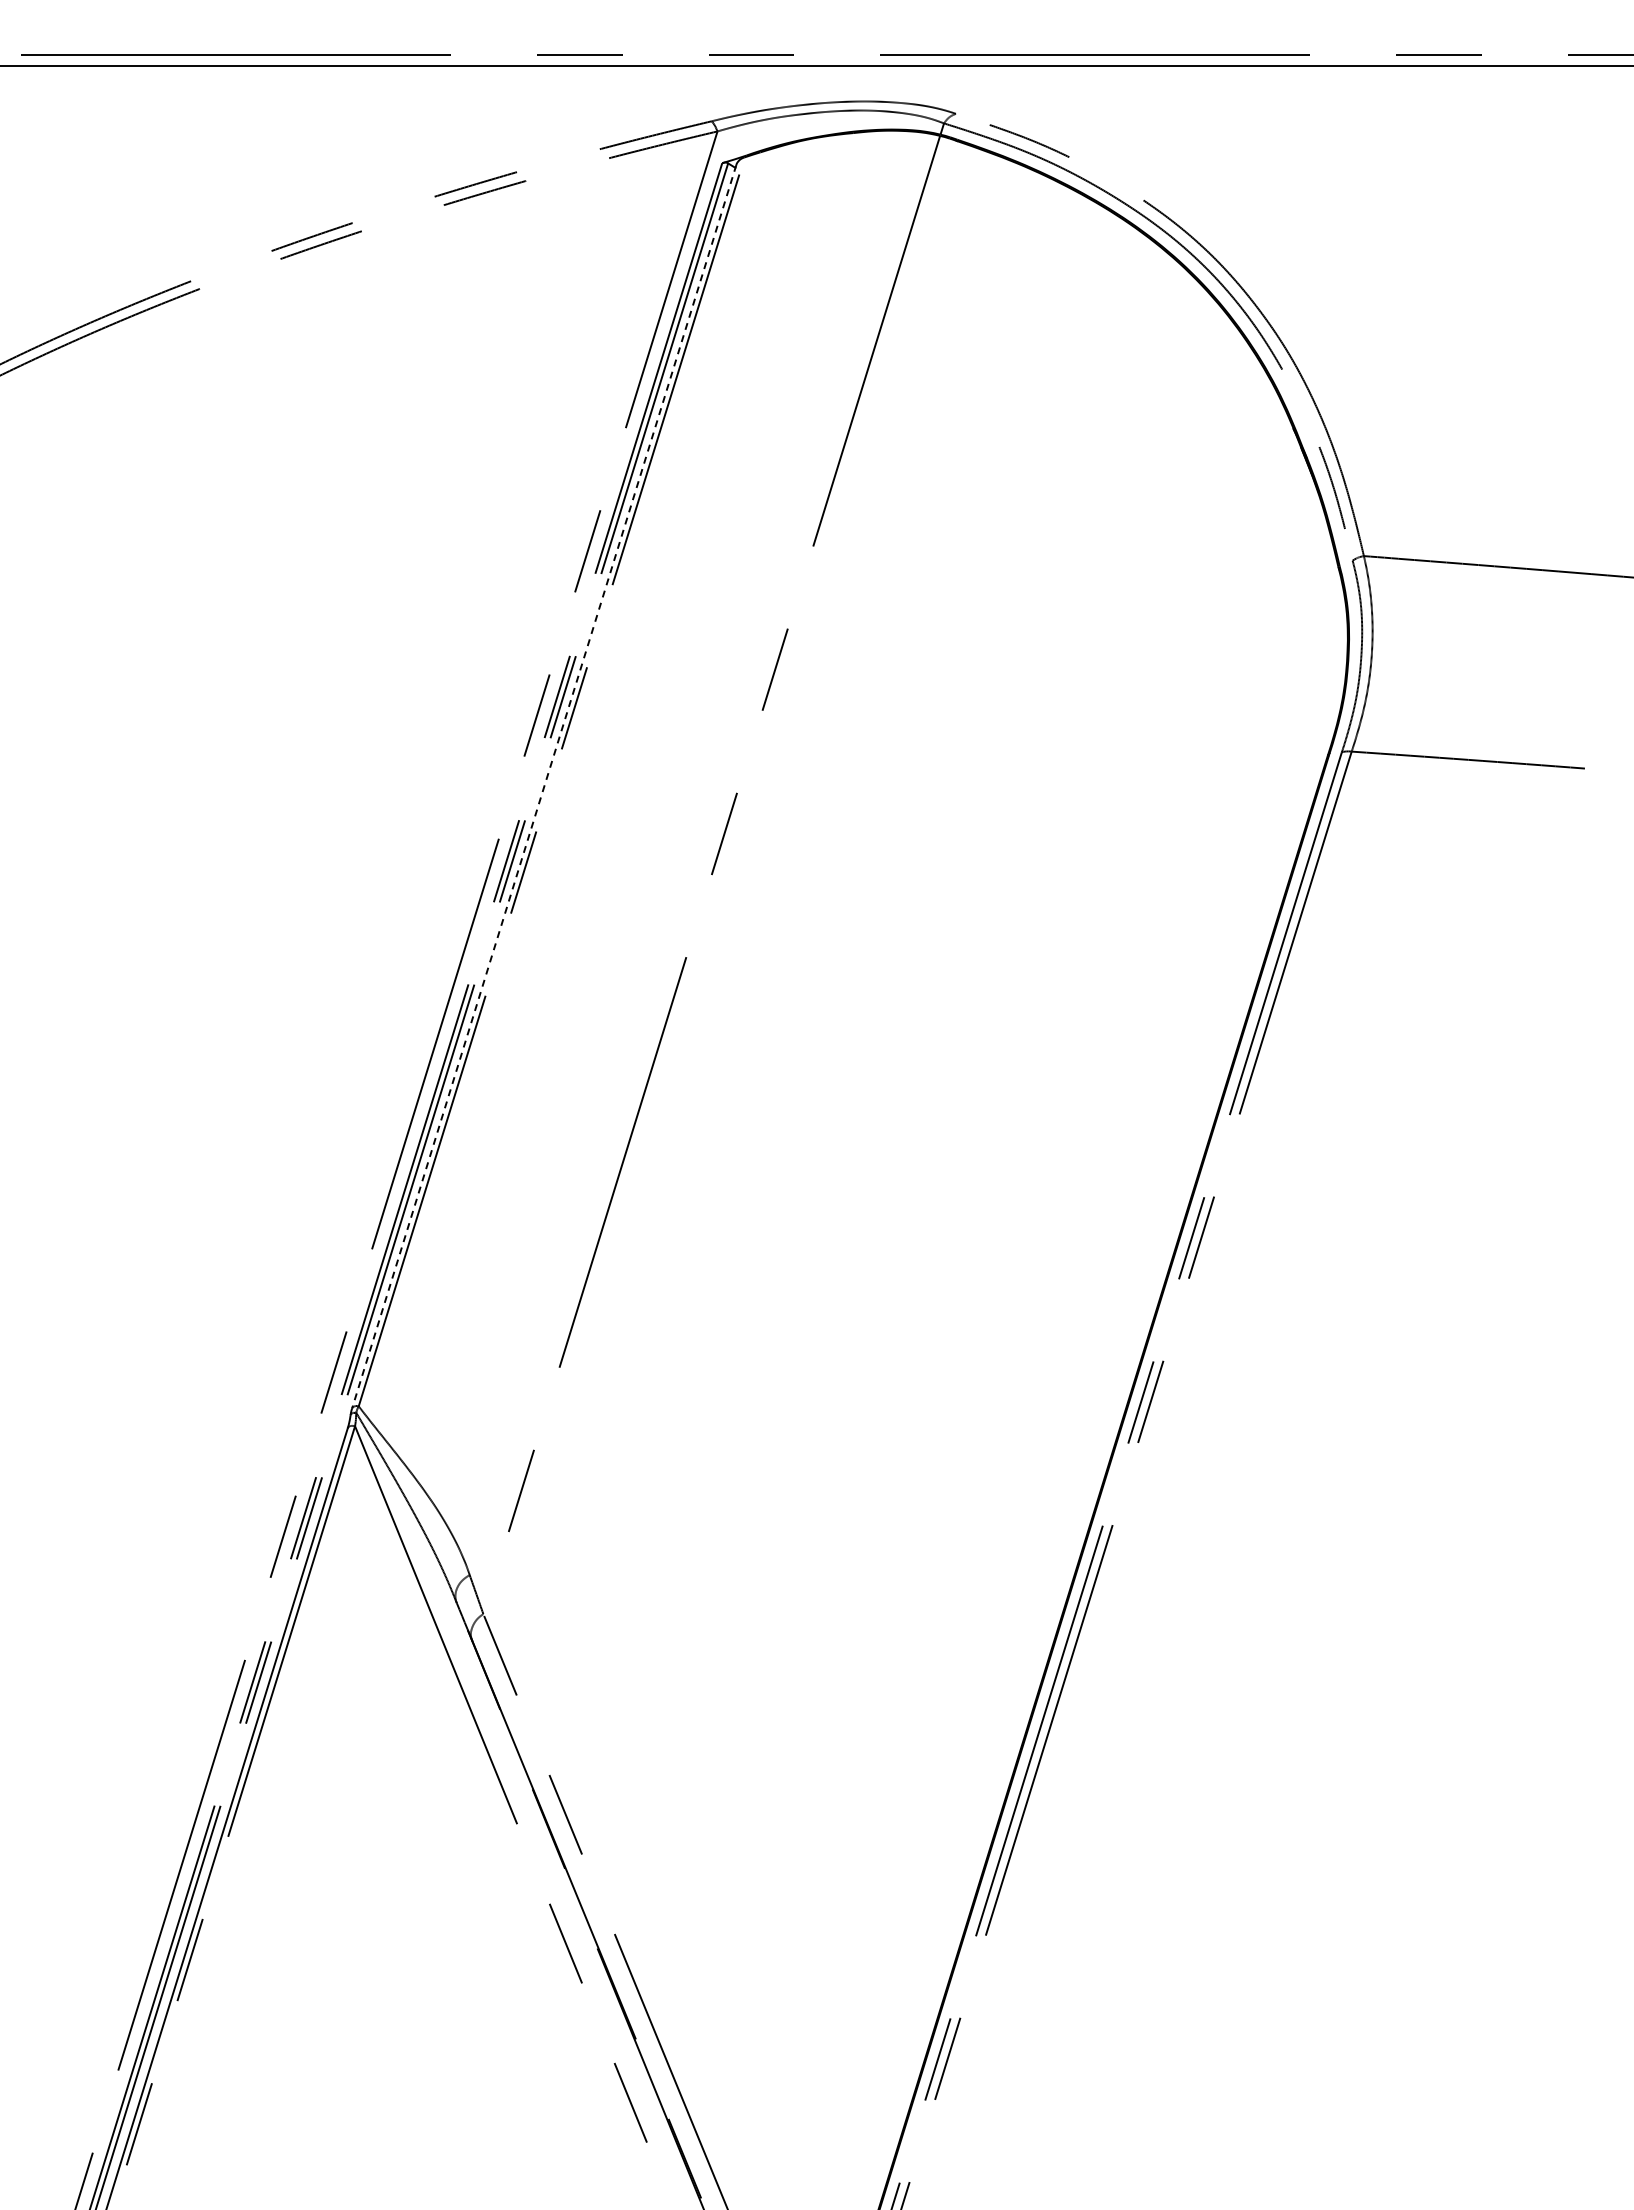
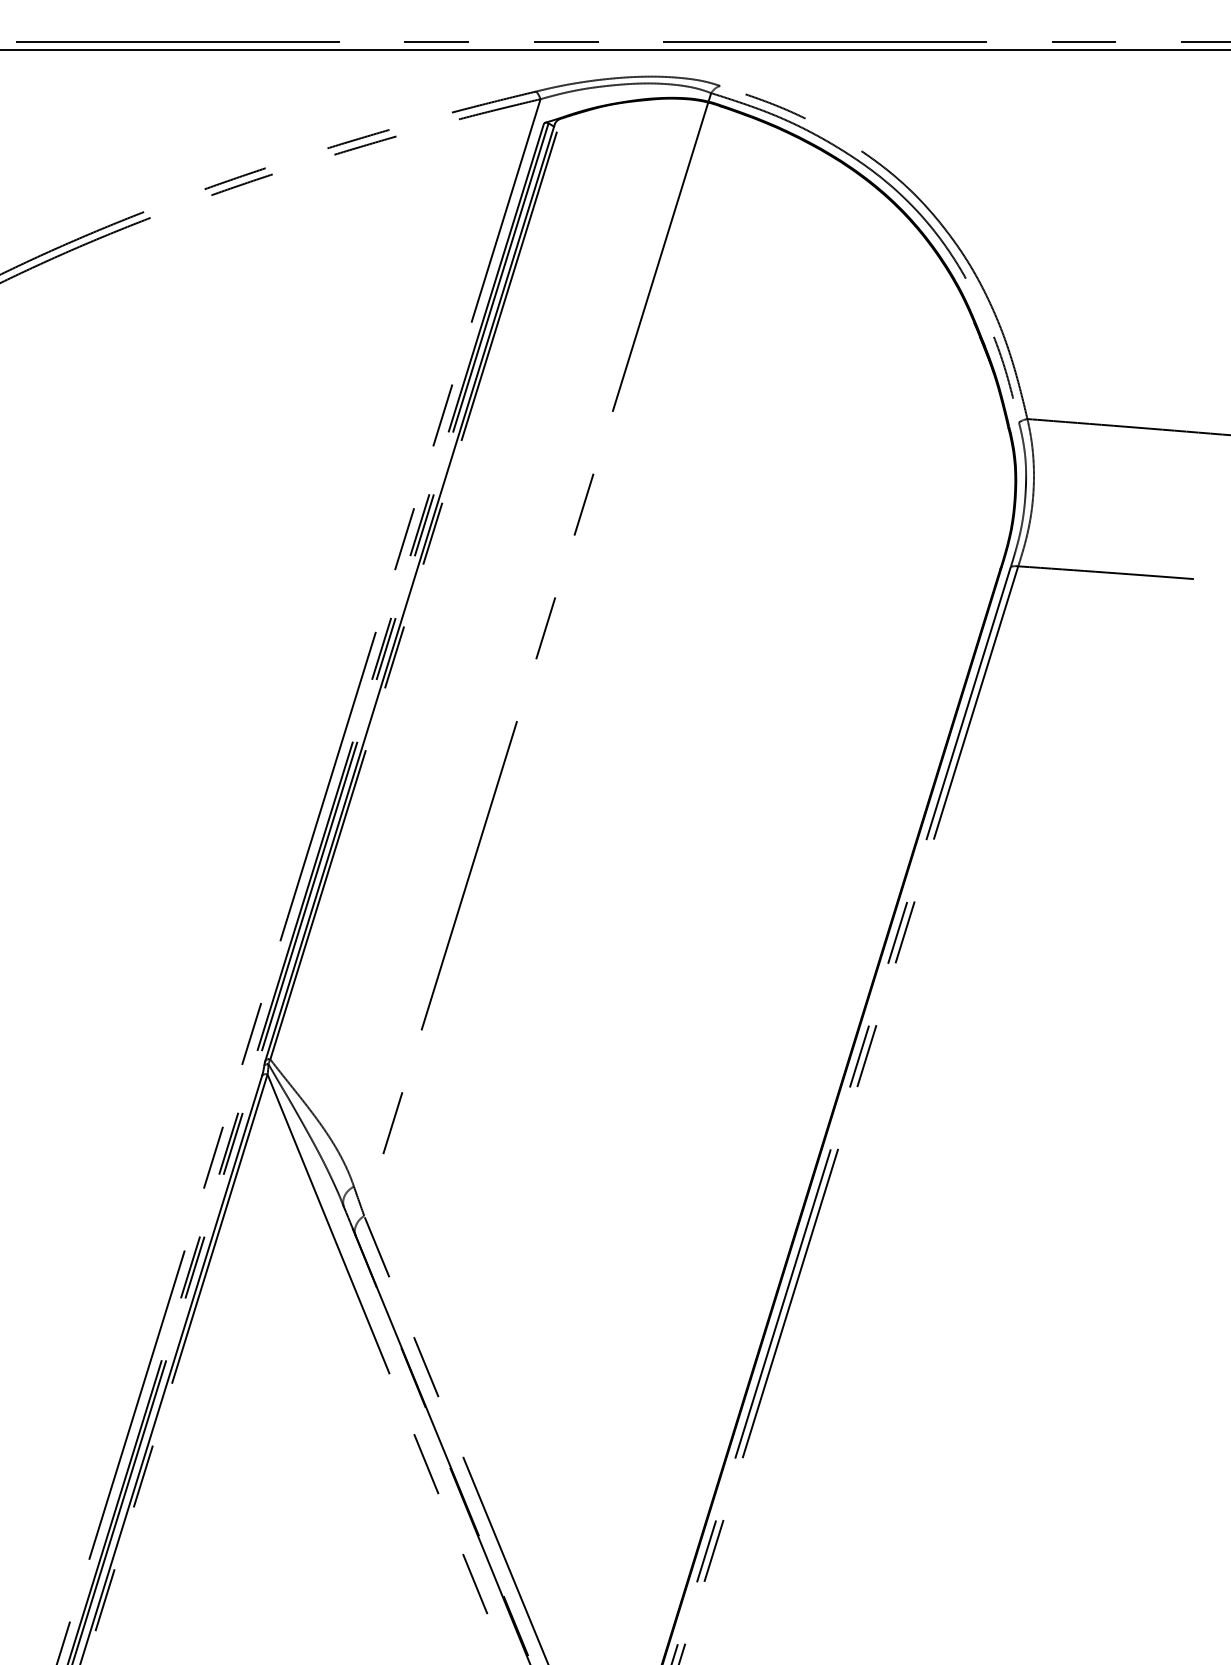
line: (544, 786) -> (410, 592), dashed -> solid

